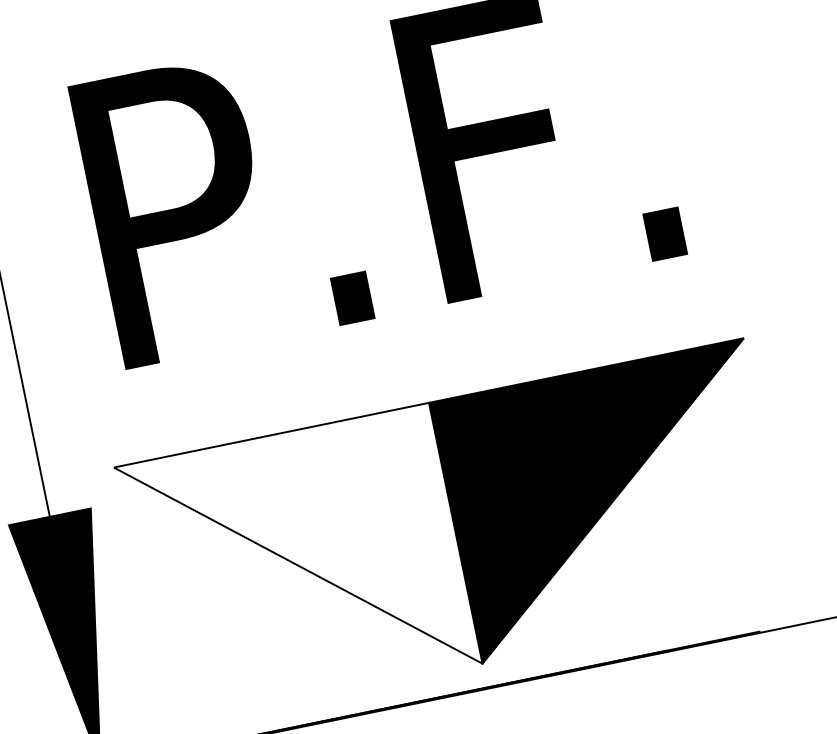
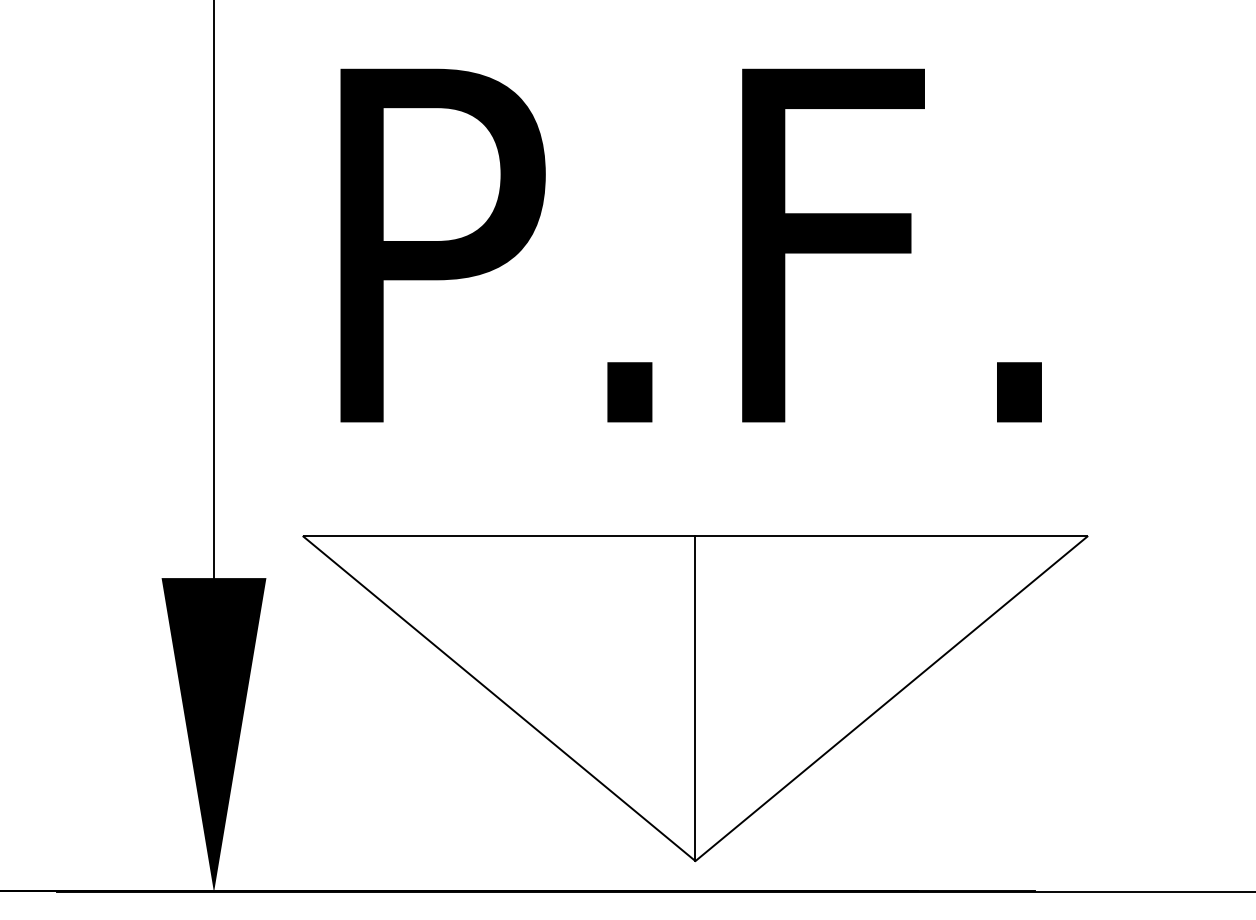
fill: (613, 500) -> (891, 698), removed

